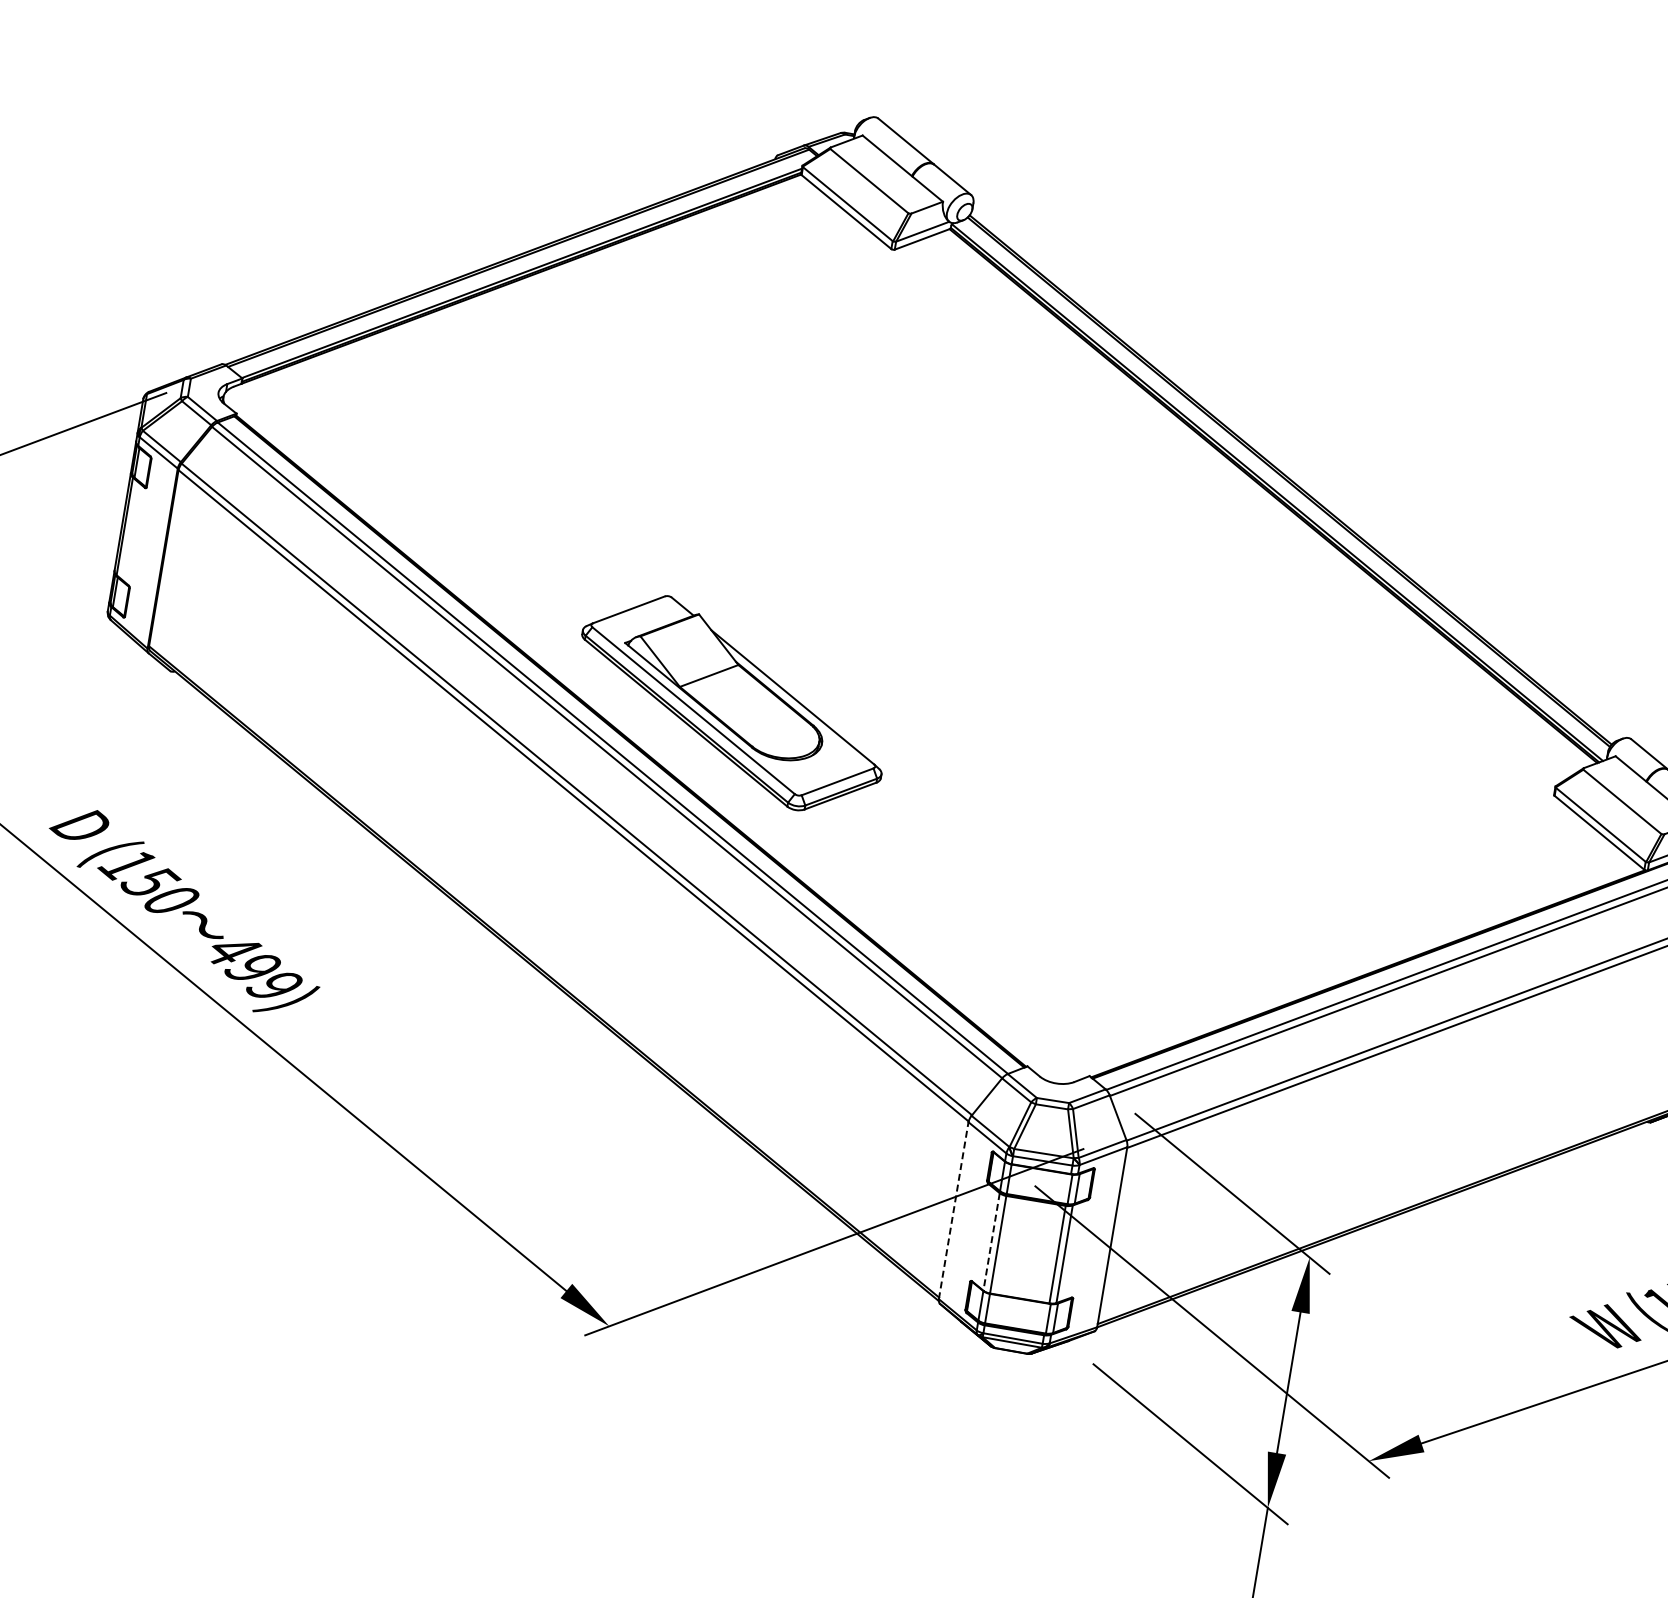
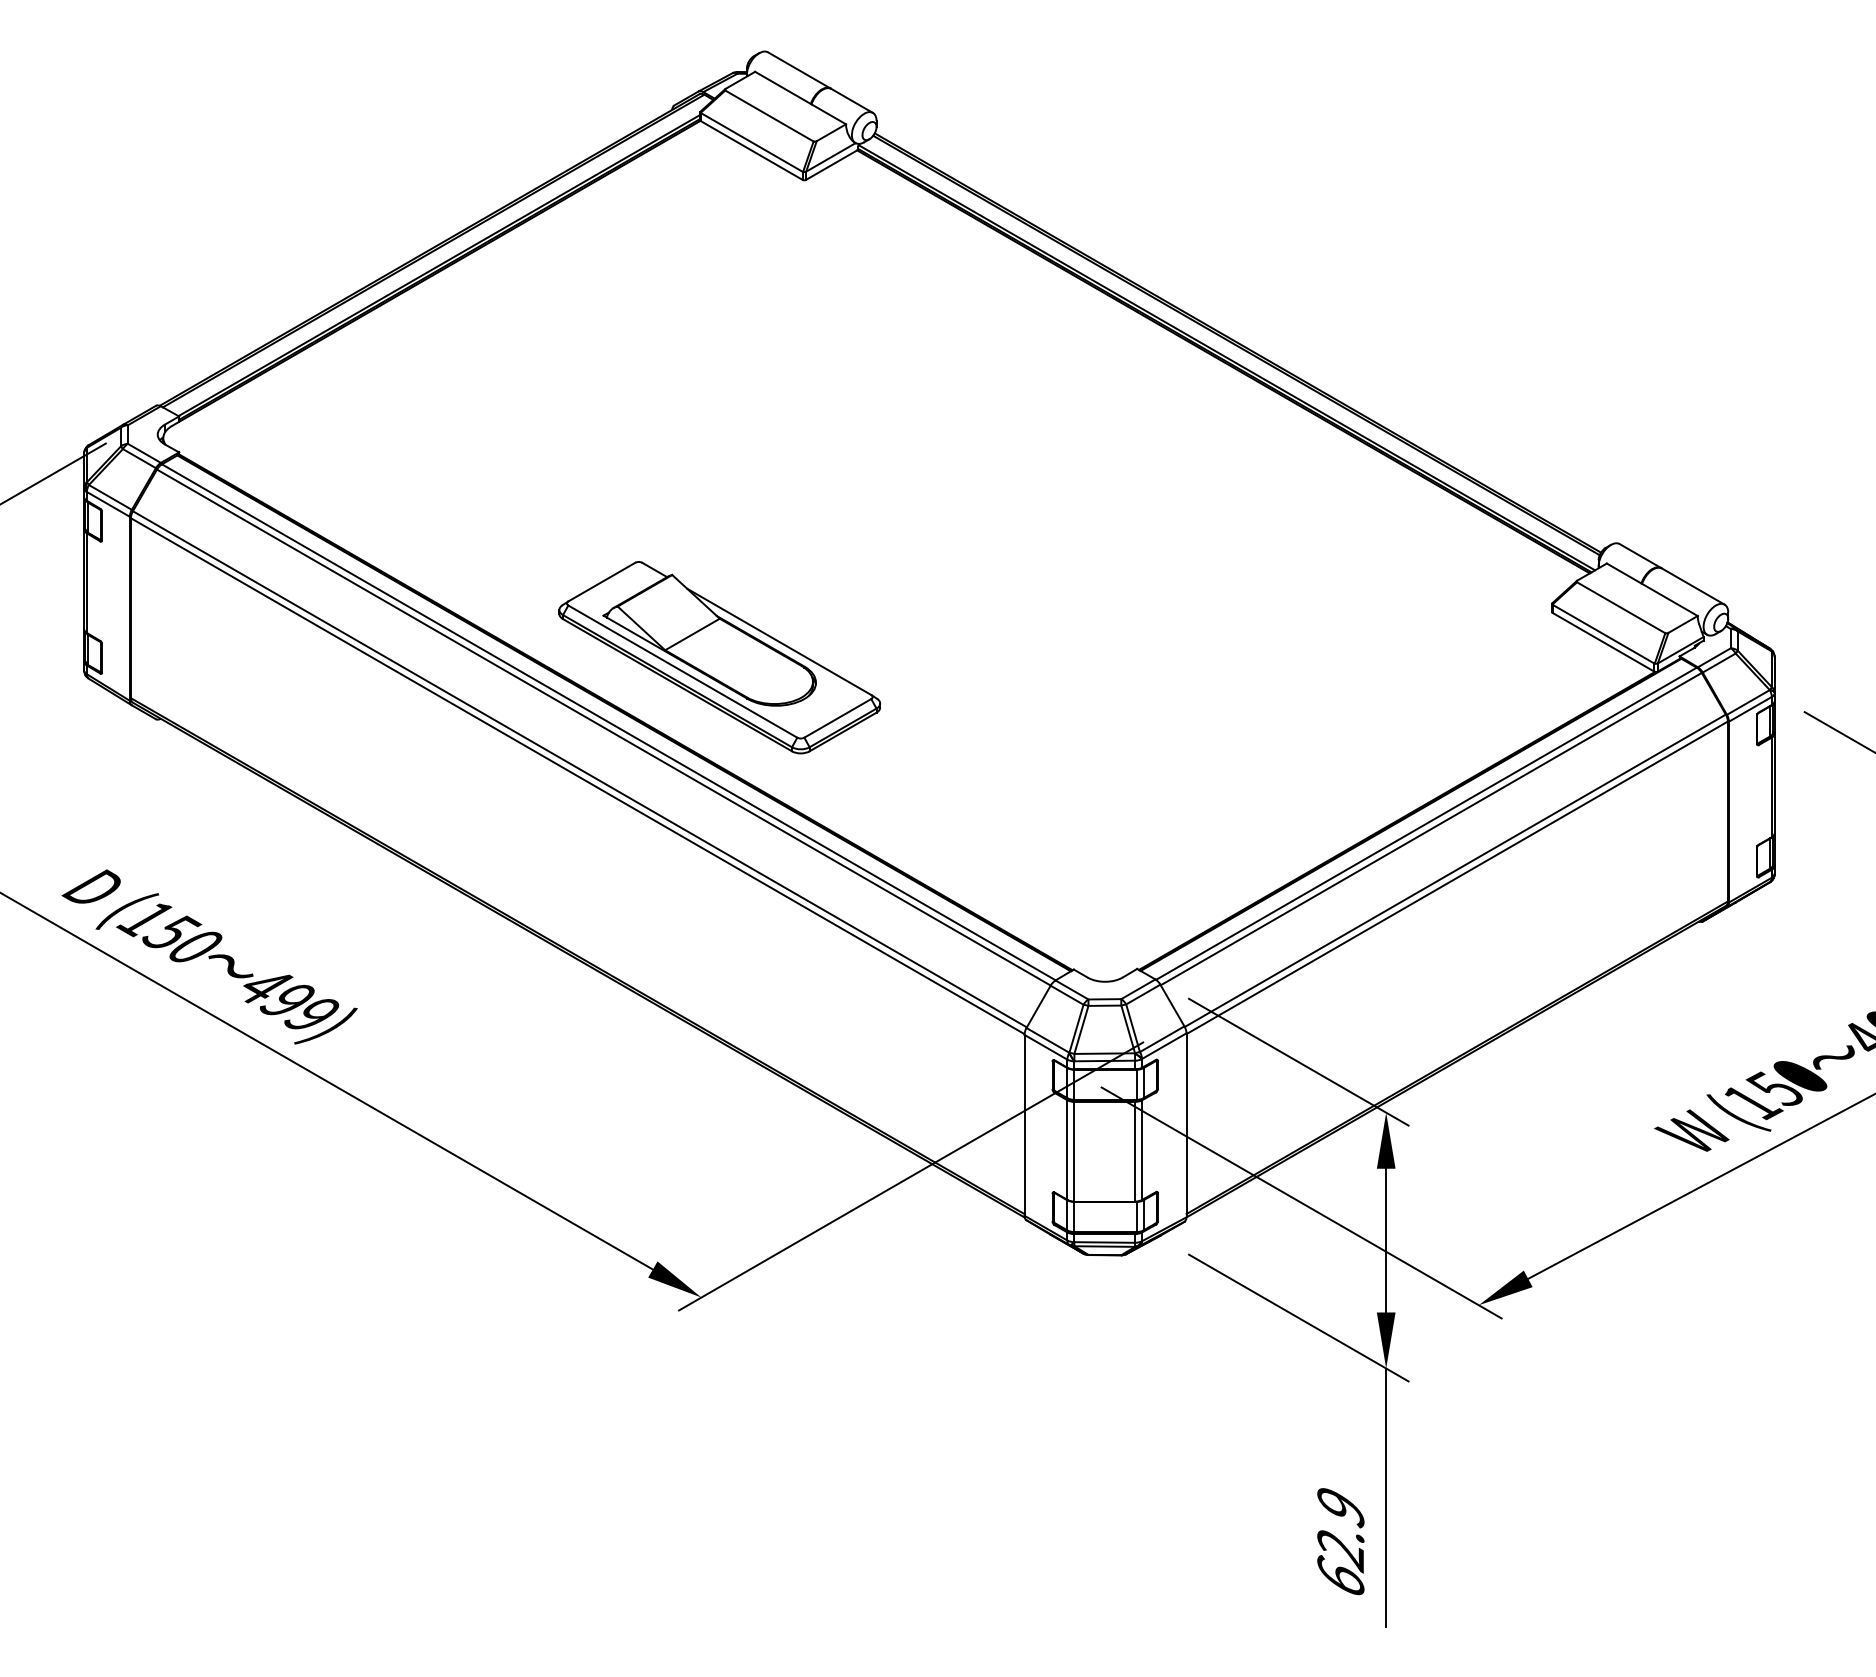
line: (953, 1209) -> (1024, 1124), dashed -> solid
line: (991, 1242) -> (1067, 1150), dashed -> solid

